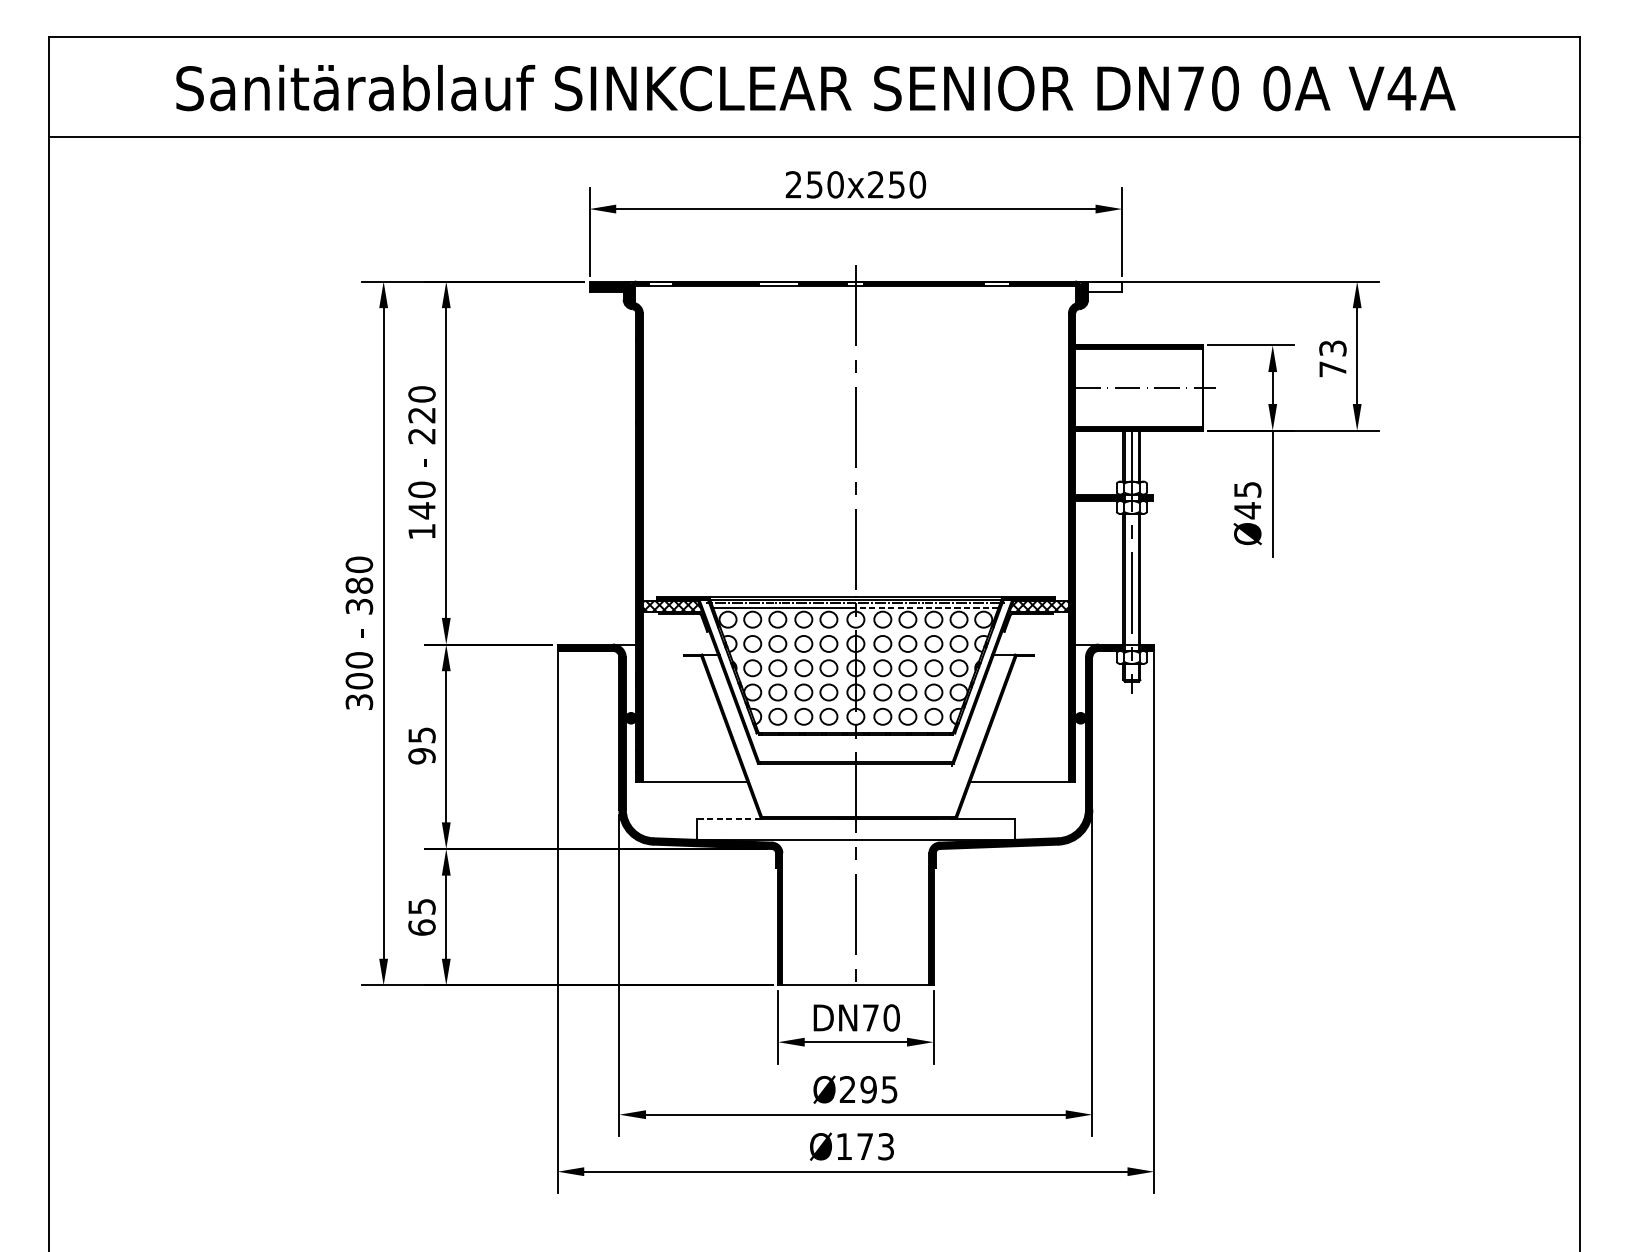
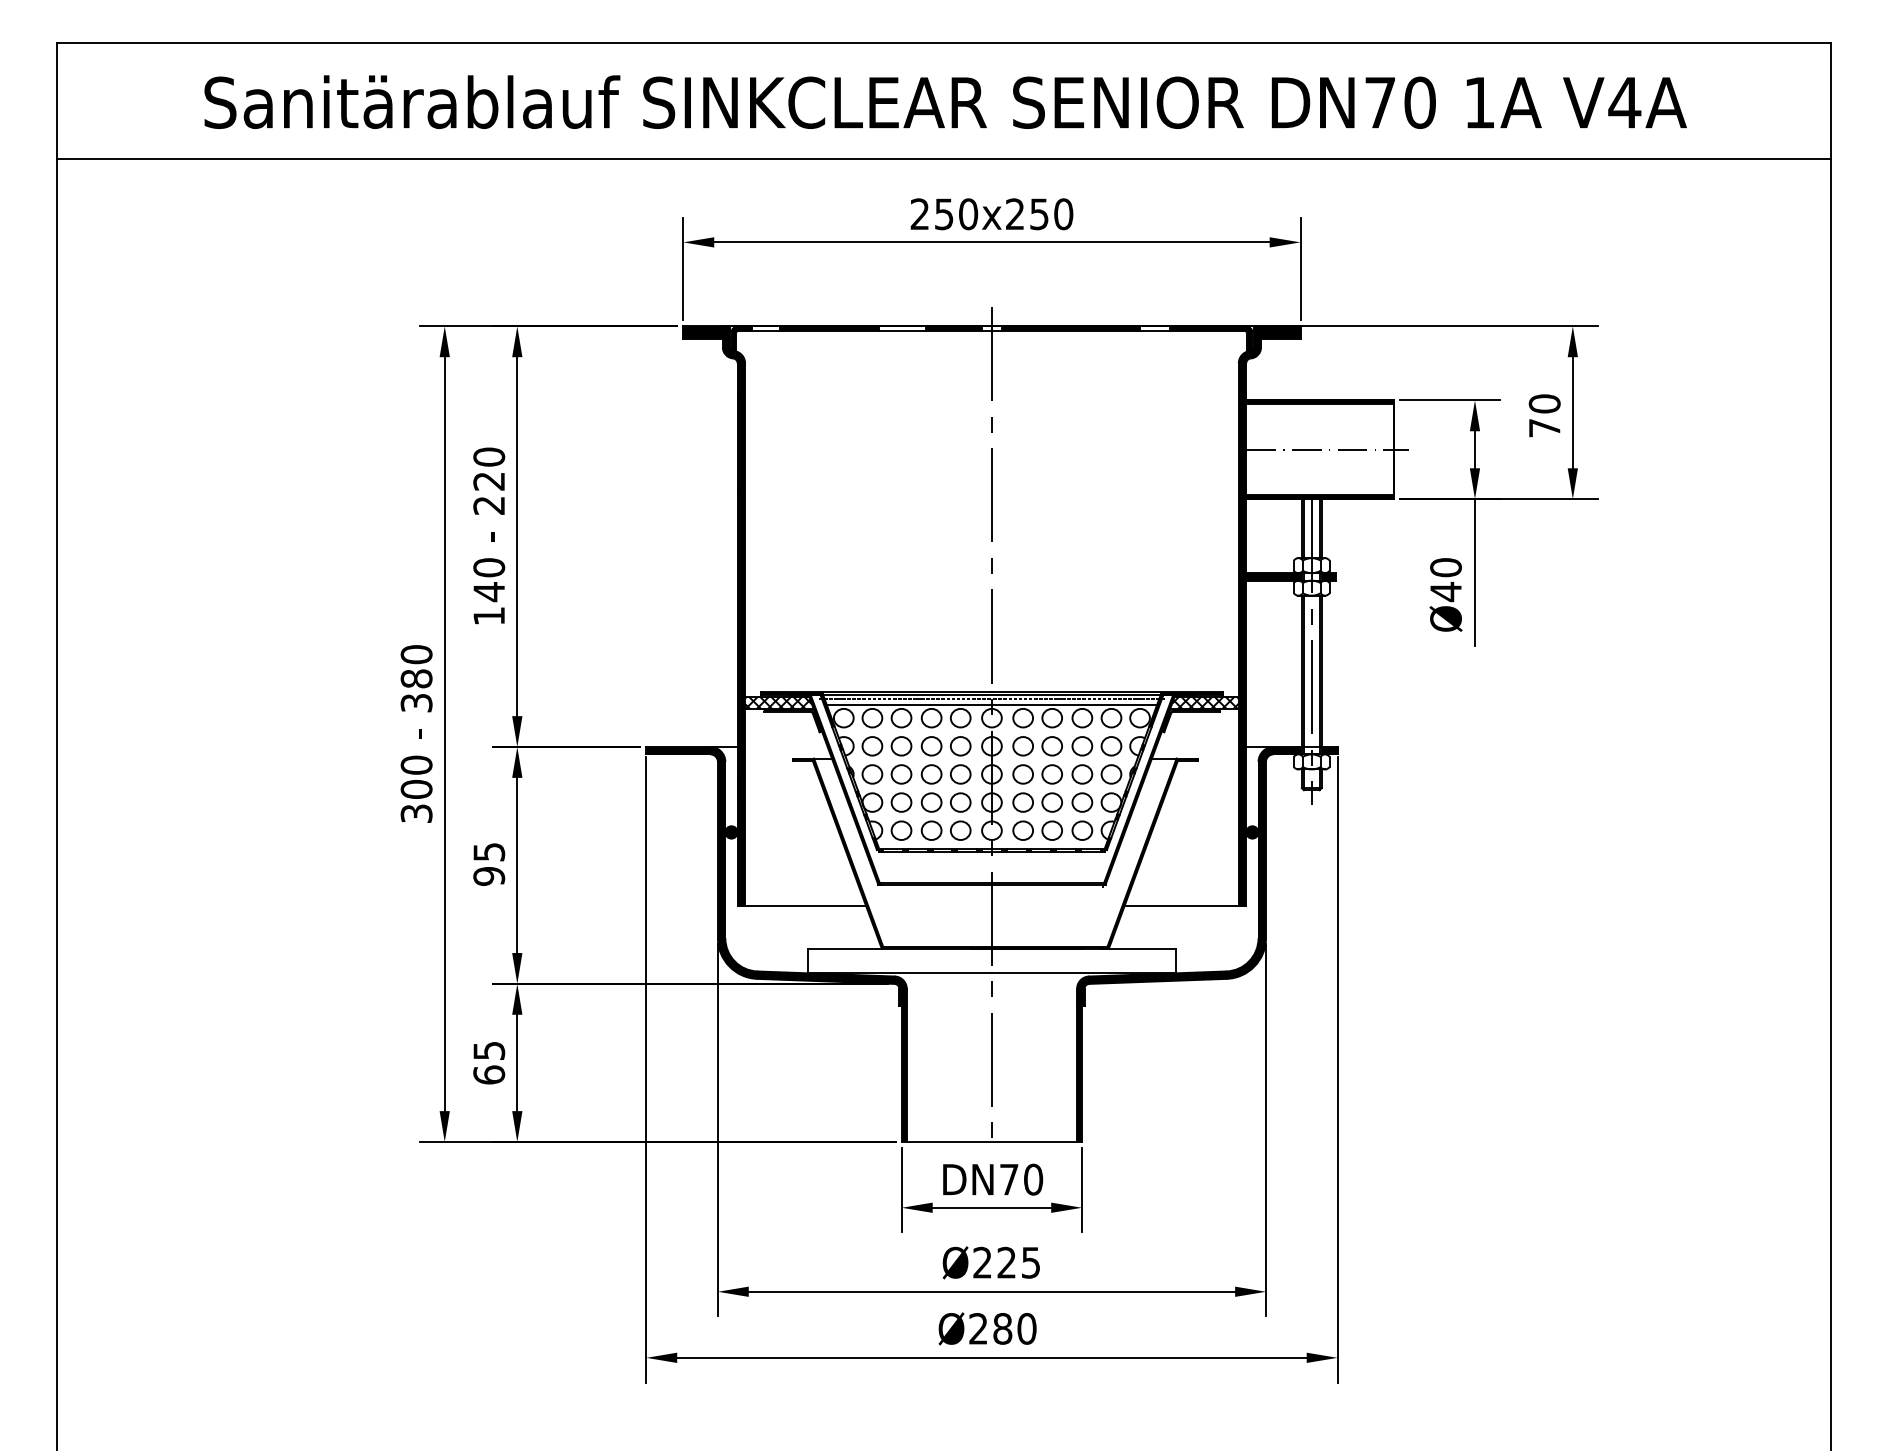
text: (1276, 88) -> (1479, 102), 0A -> 1A
fill: (1104, 286) -> (1280, 332), added
text: (1332, 348) -> (1544, 403), 73 -> 70
text: (1247, 489) -> (1445, 567), Ø45 -> Ø40
line: (927, 607) -> (1074, 704), dashed -> solid
line: (728, 818) -> (844, 948), dashed -> solid
text: (868, 1089) -> (1006, 1262), Ø295 -> Ø225
text: (864, 1146) -> (1002, 1328), Ø173 -> Ø280

